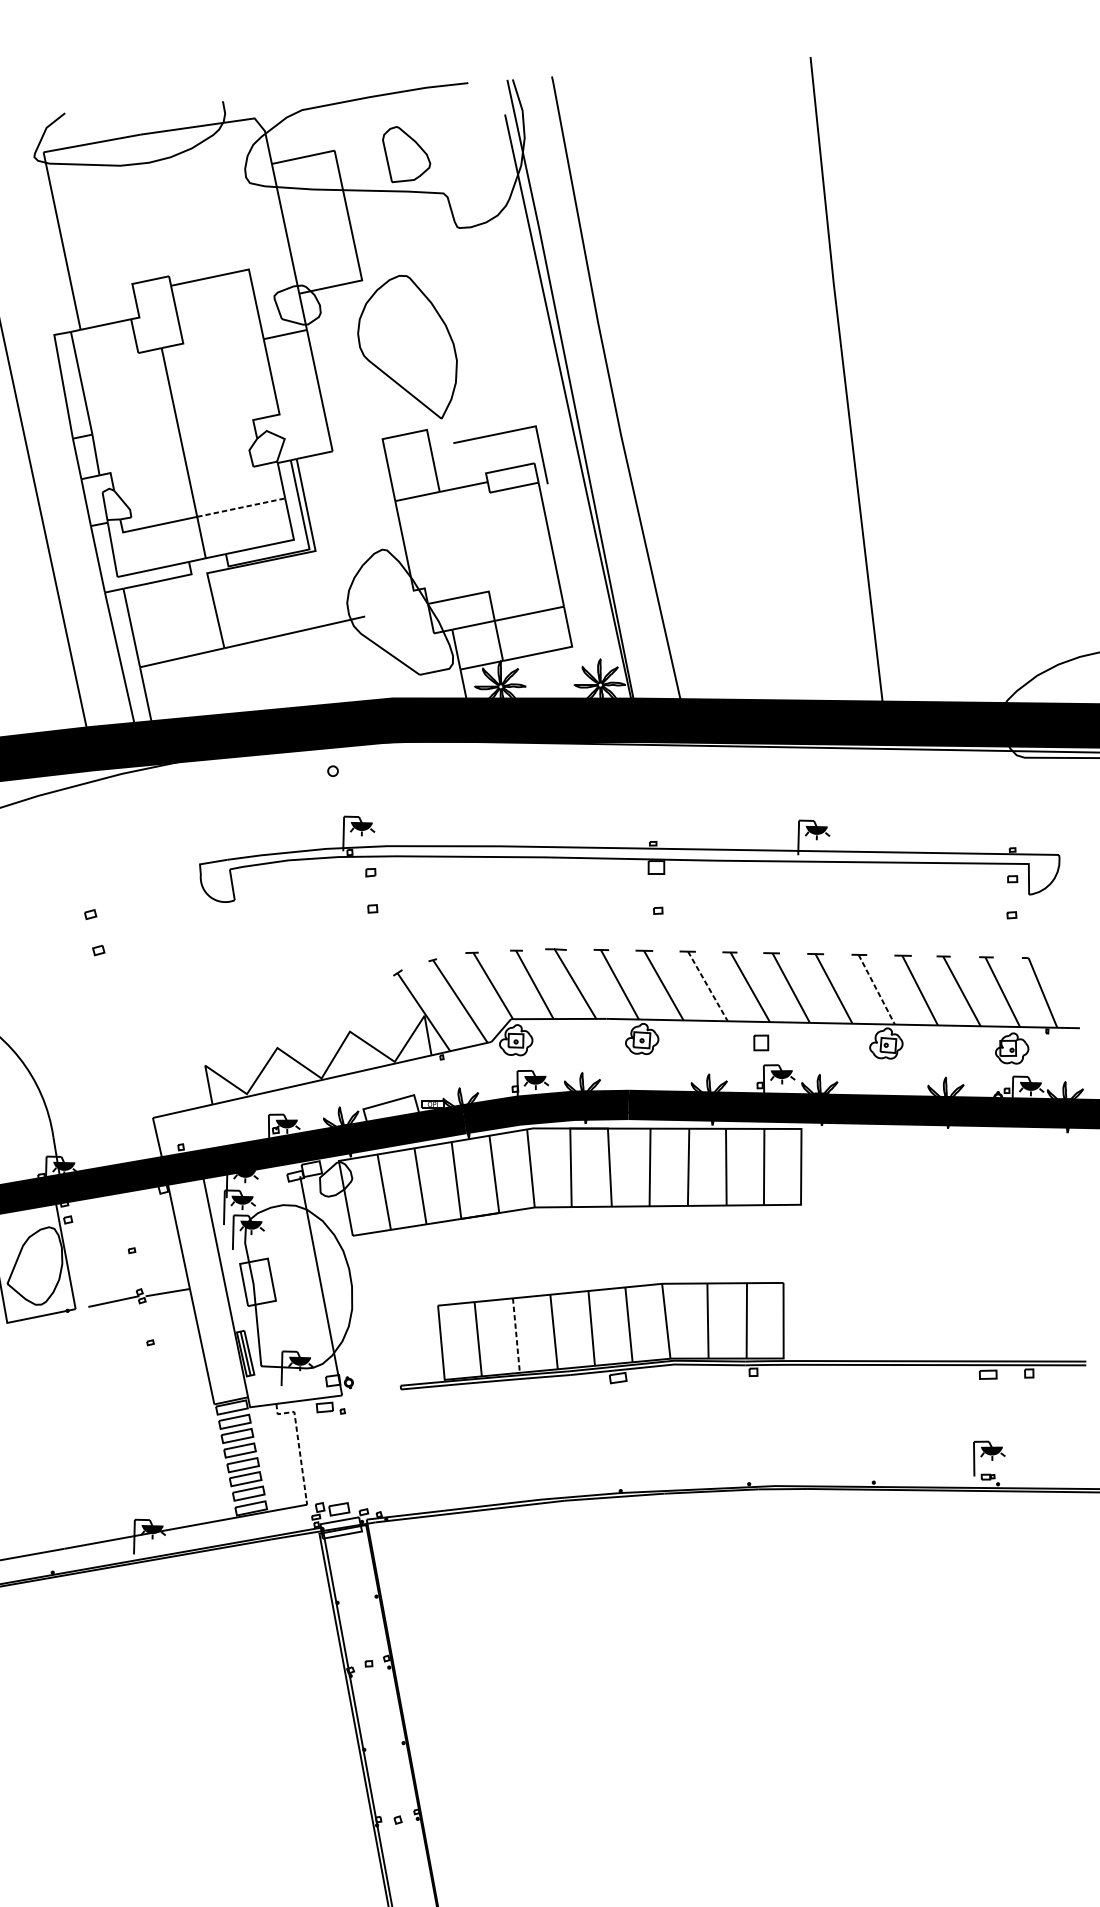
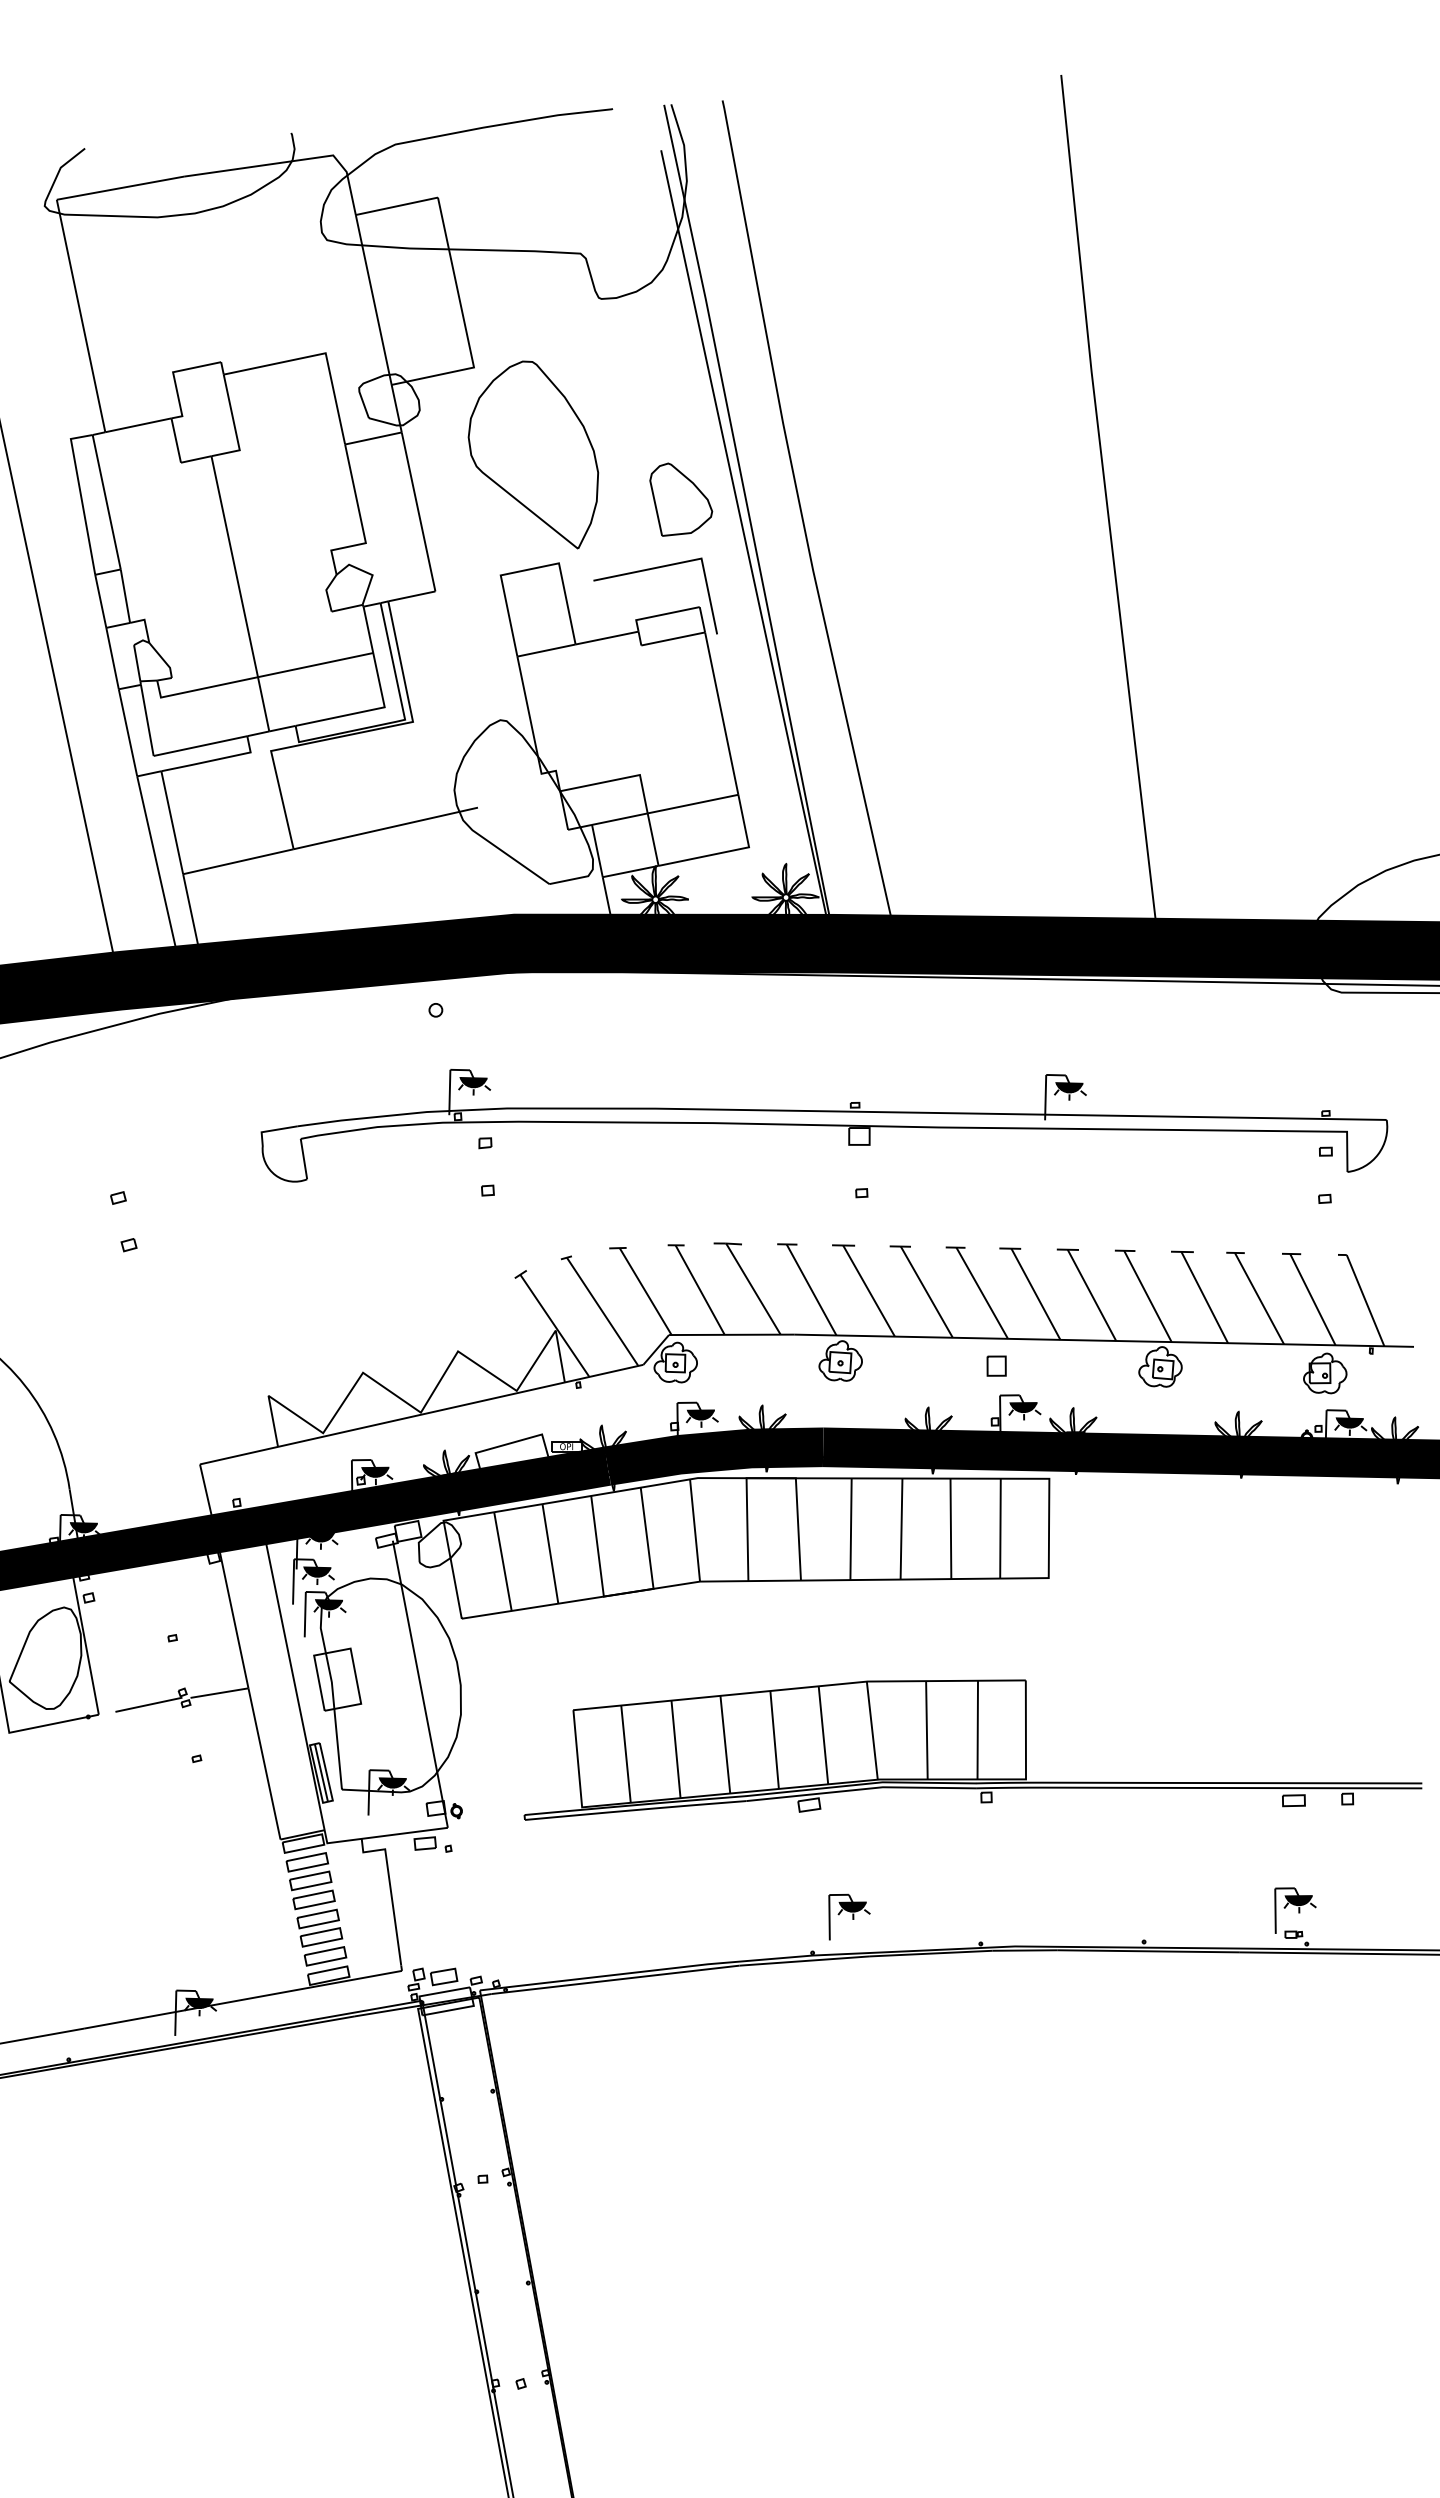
part: (406, 154) -> (681, 499), moved
line: (241, 507) -> (315, 665), dashed -> solid
line: (708, 986) -> (927, 1292), dashed -> solid
line: (877, 989) -> (1148, 1296), dashed -> solid
line: (516, 1335) -> (676, 1749), dashed -> solid
line: (298, 1441) -> (390, 1888), dashed -> solid
part: (648, 1463) -> (849, 1916), added

